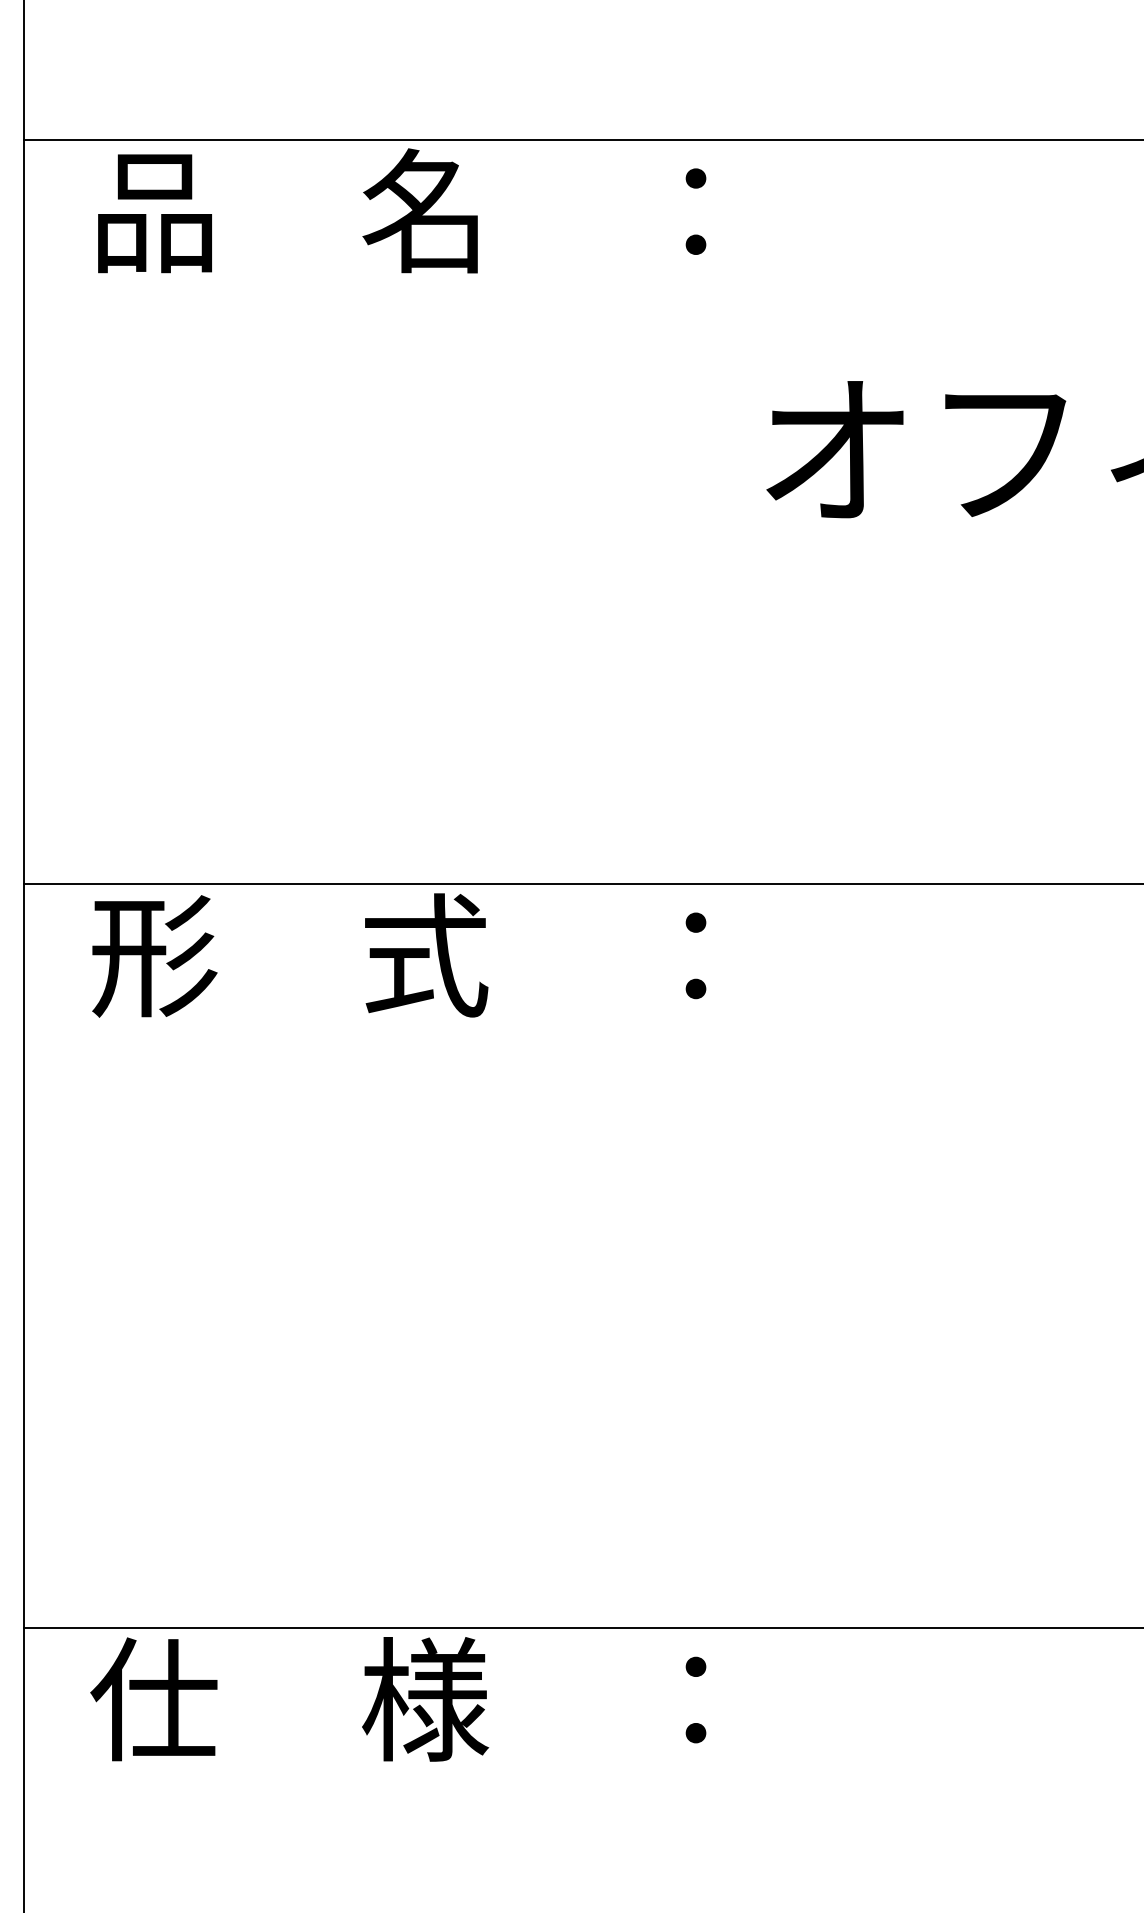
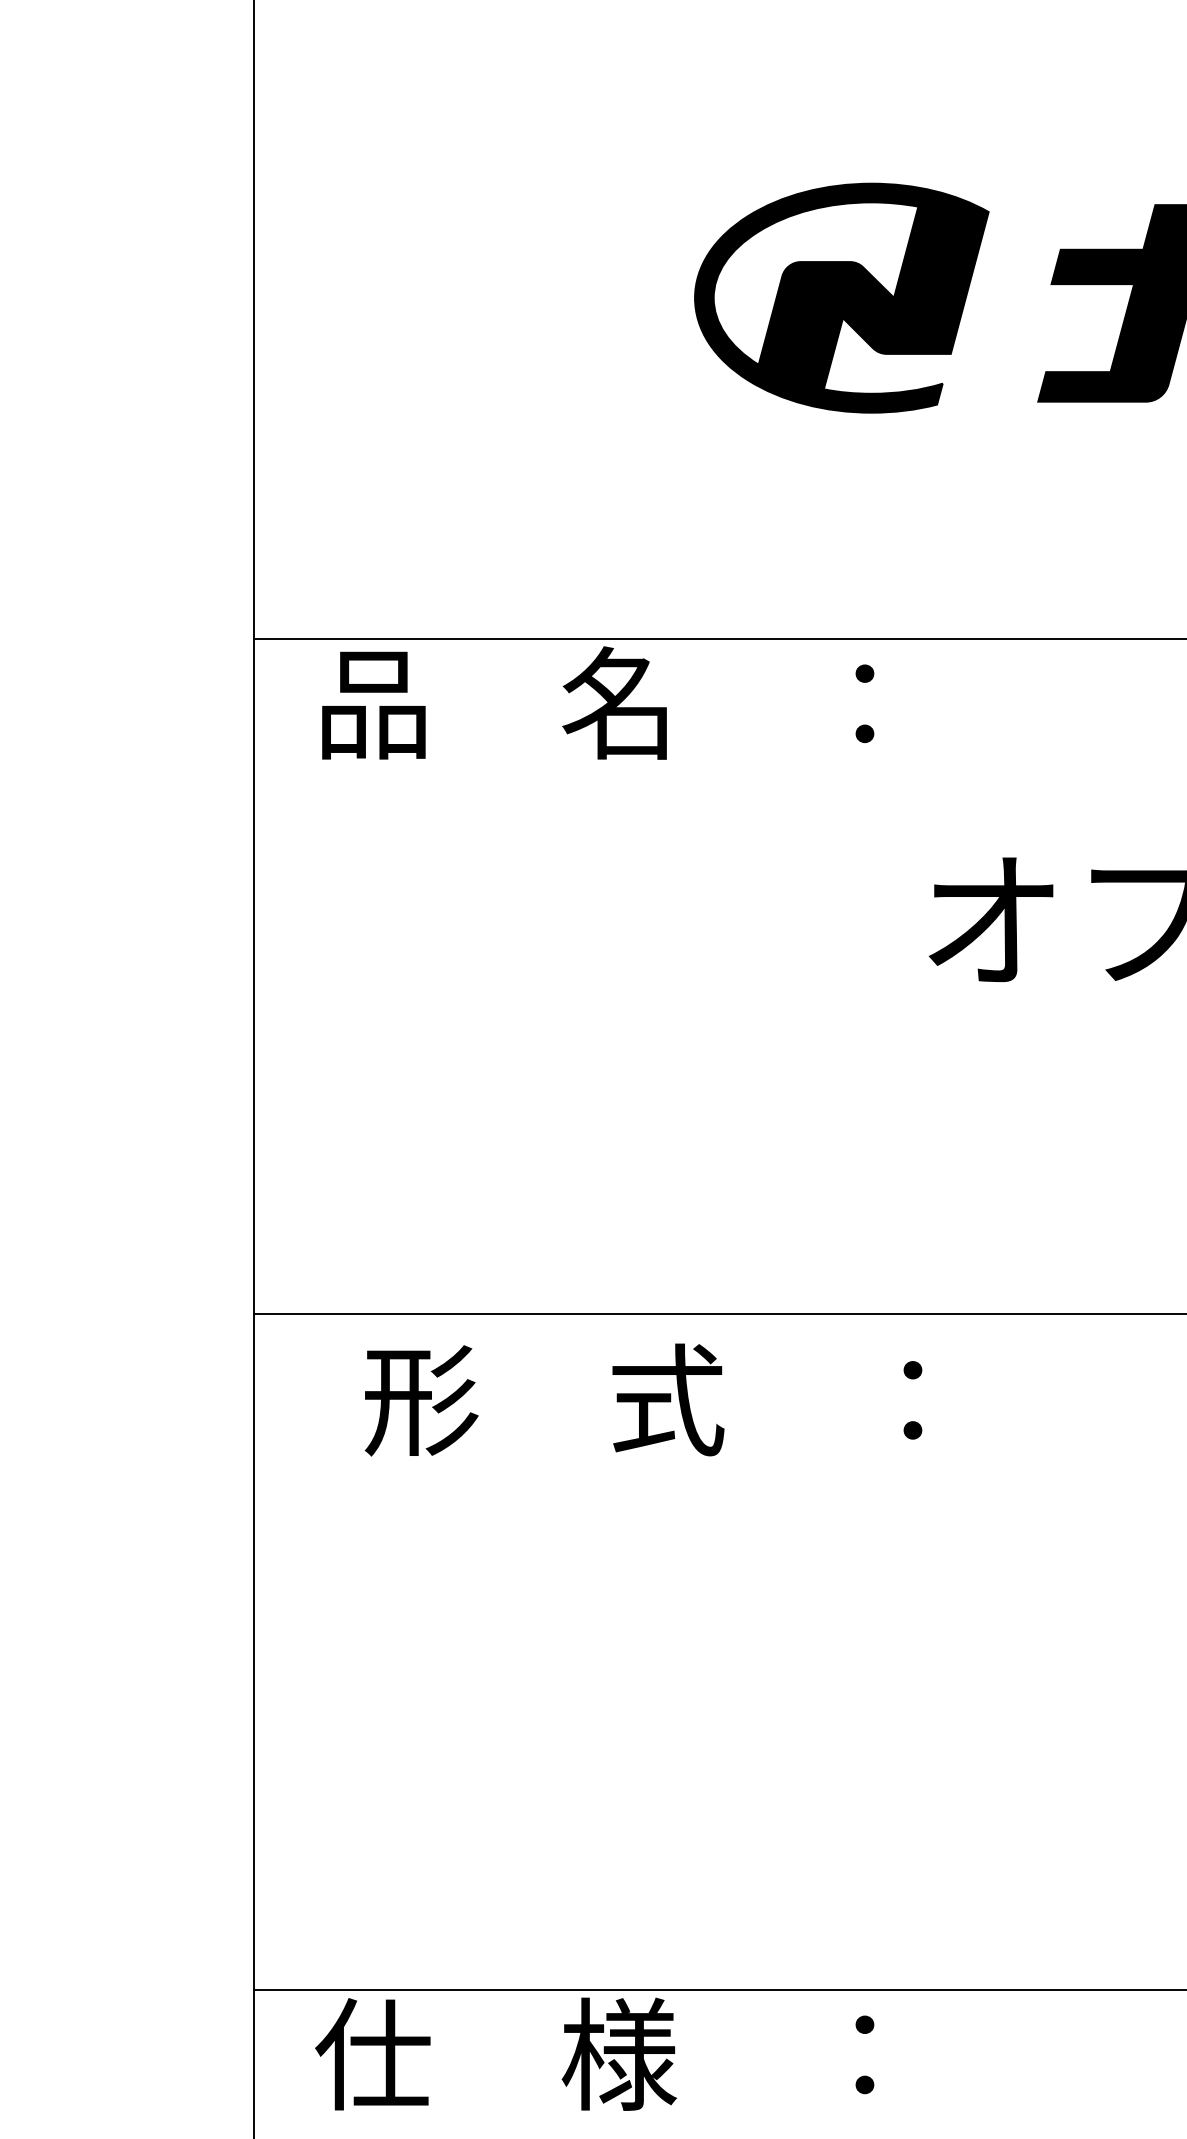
text: (399, 954) -> (643, 1399), moved

